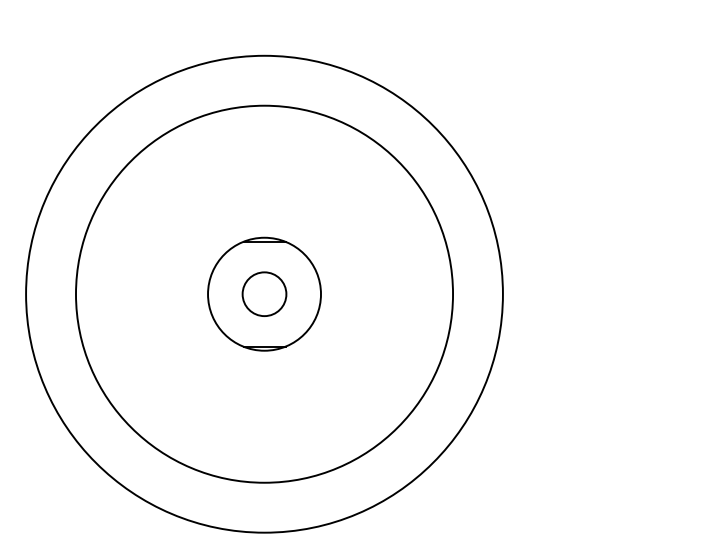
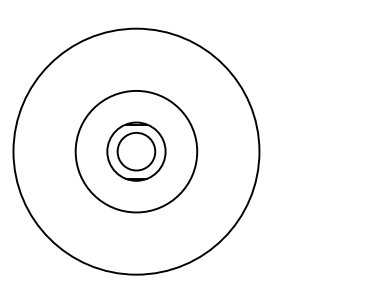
circle: (264, 293) -> (136, 151), size x0.62
circle: (264, 293) -> (136, 151), size x1.67

